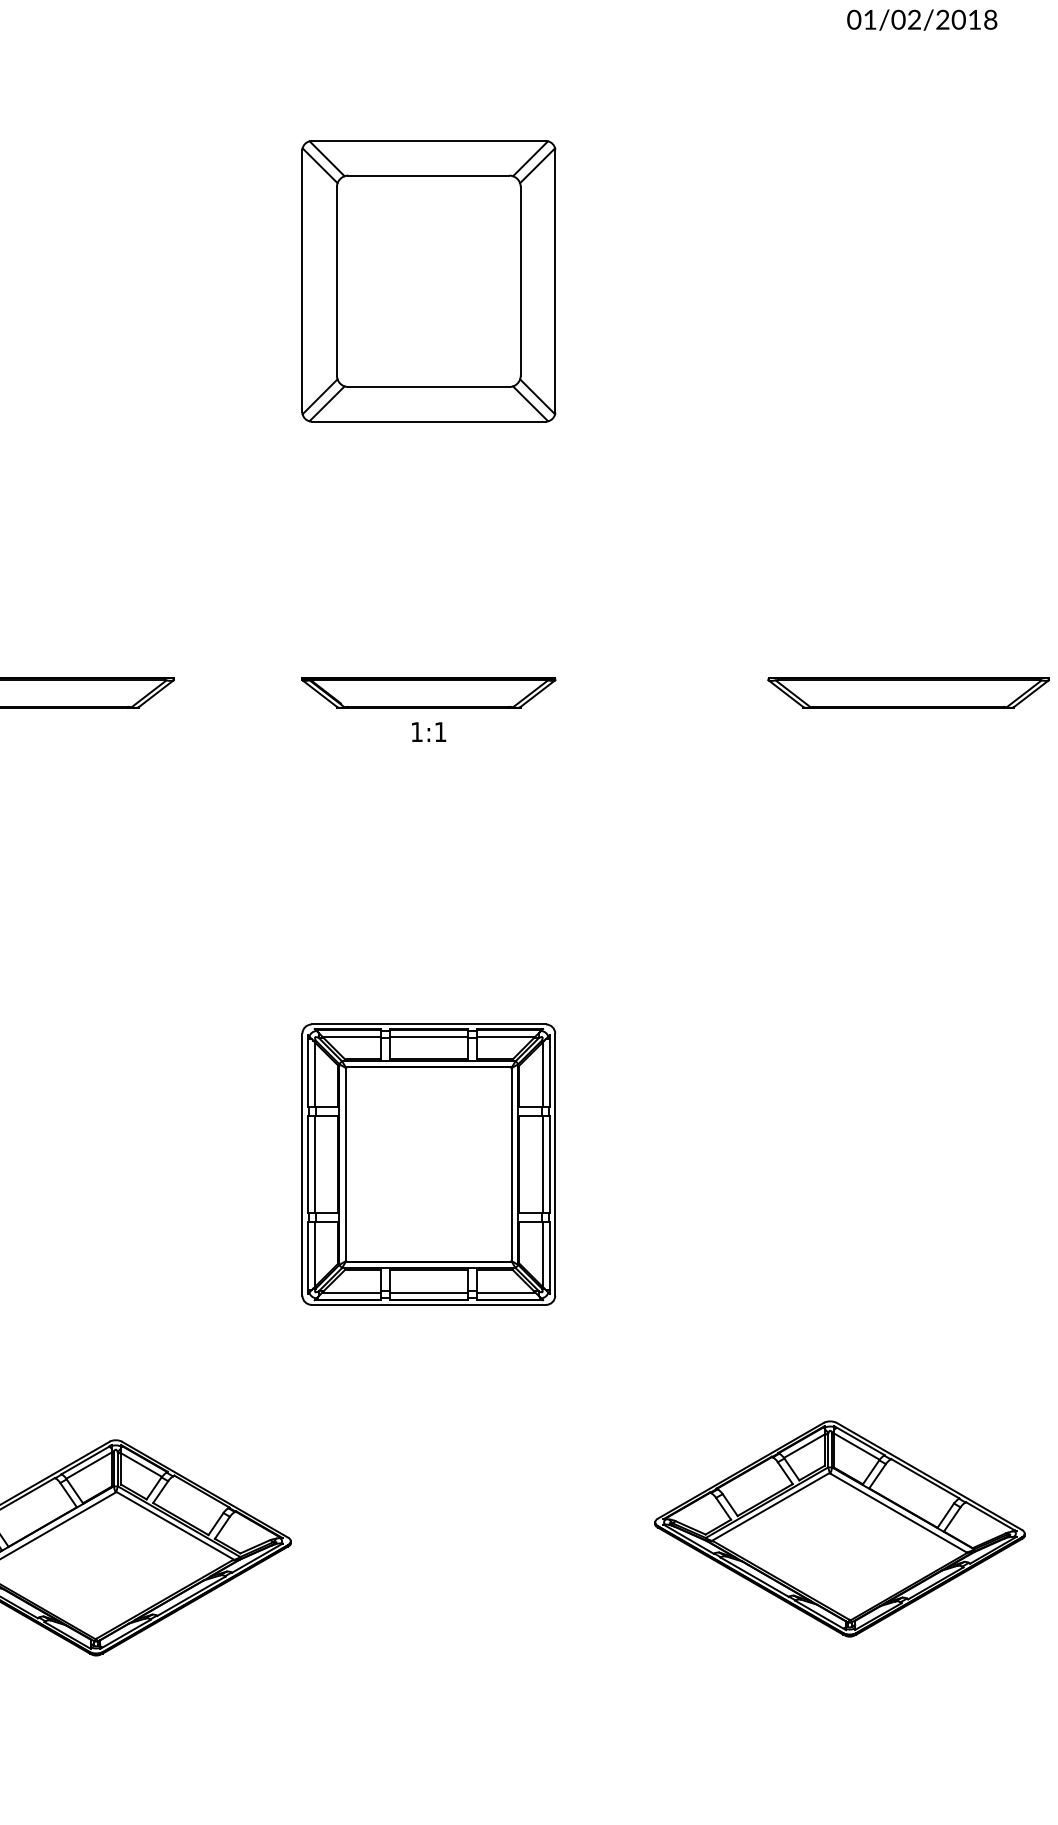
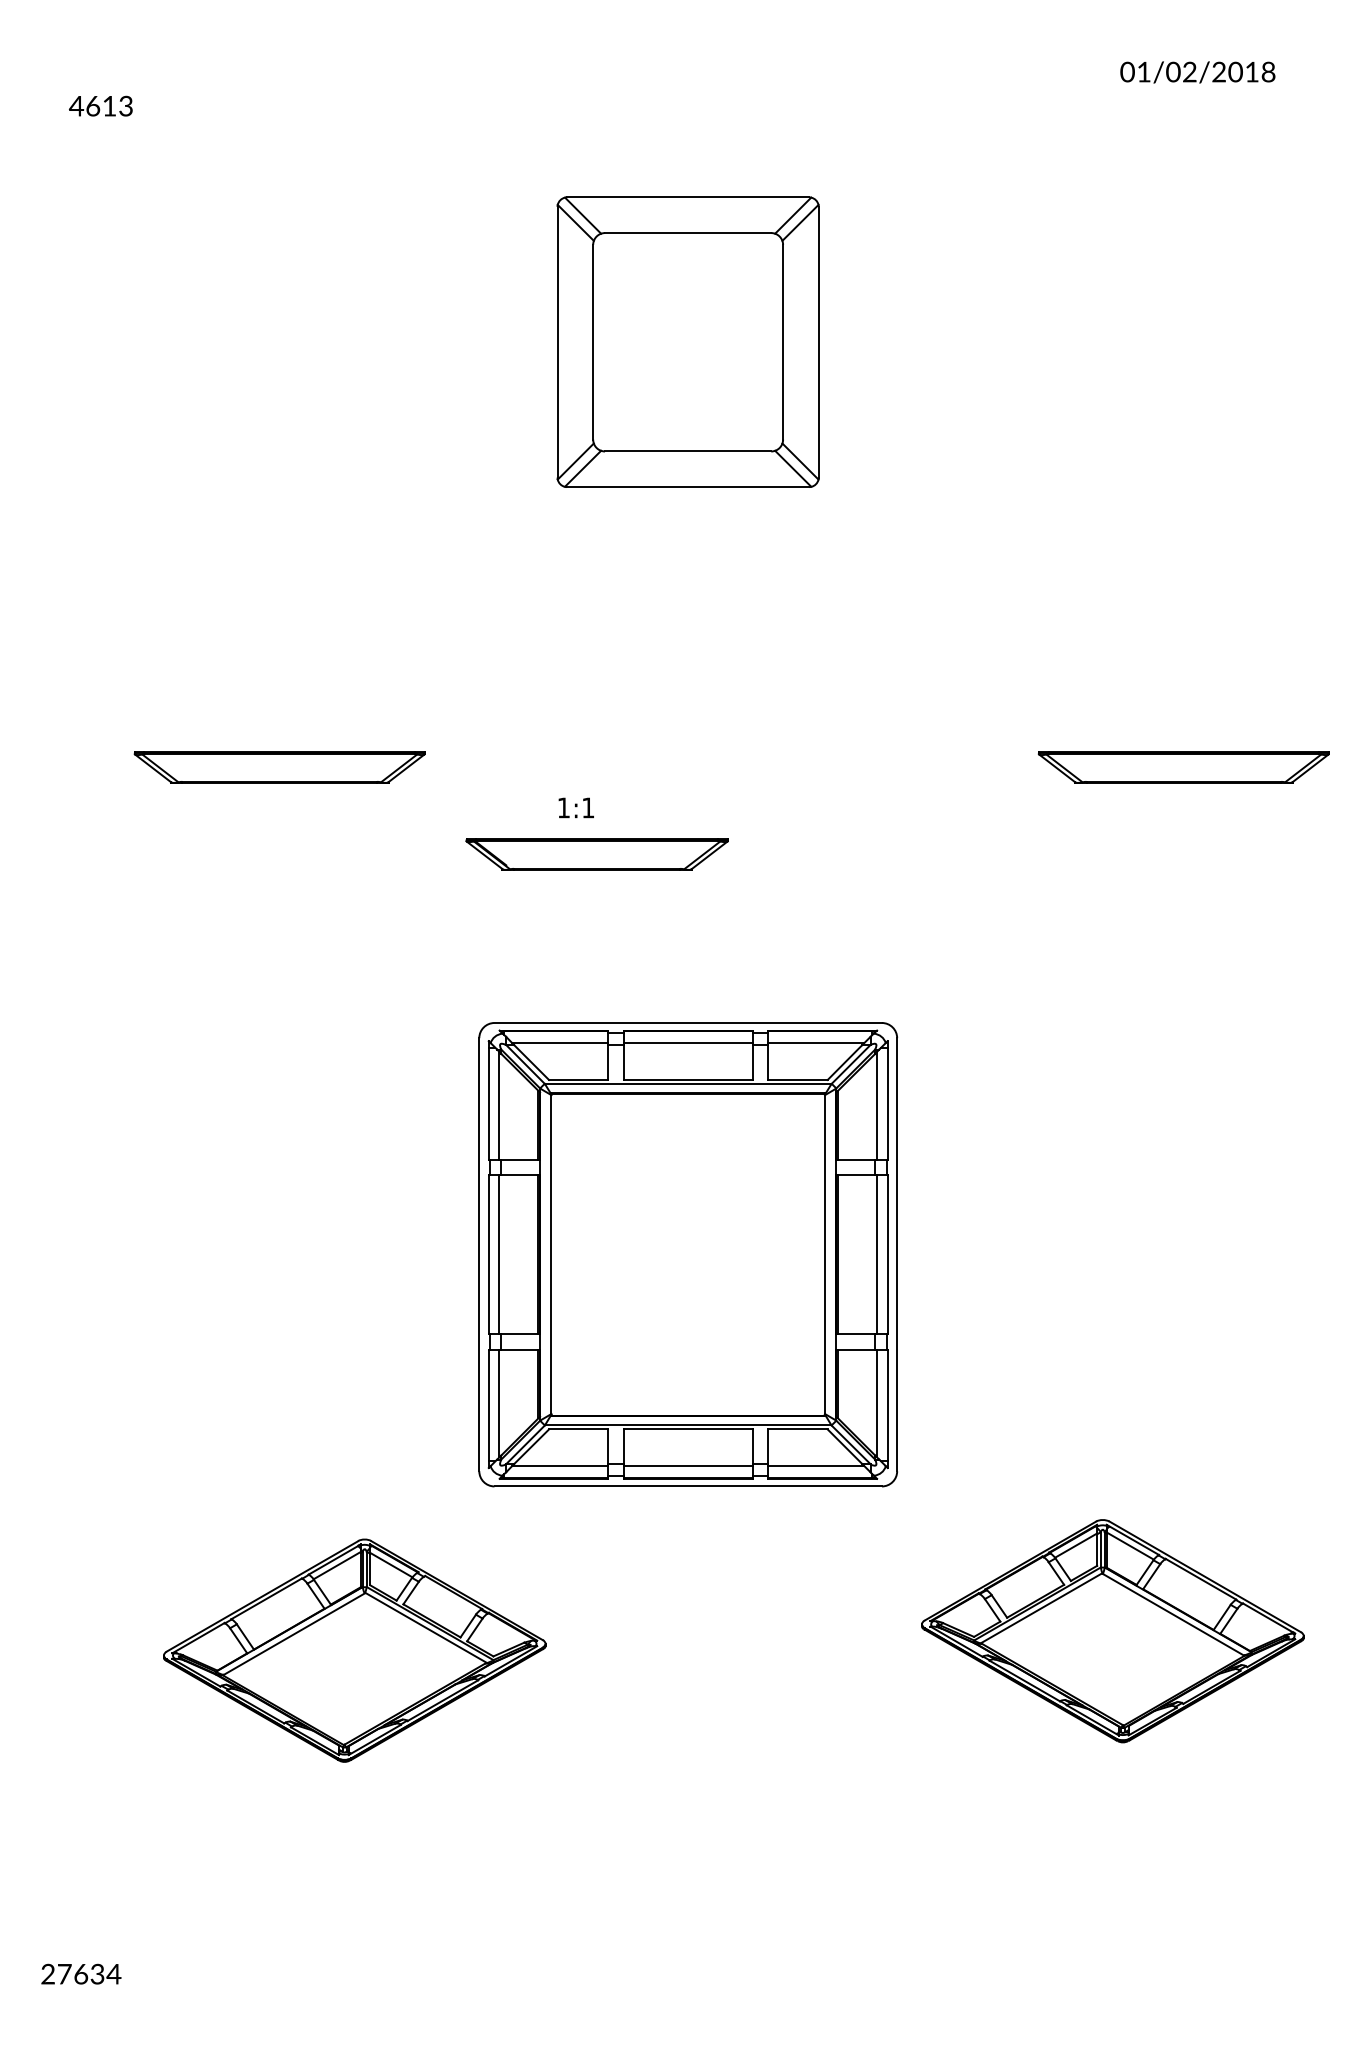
part: (428, 692) -> (596, 854), moved
text: (428, 731) -> (575, 807), moved
part: (428, 1164) -> (687, 1254), size x1.6

